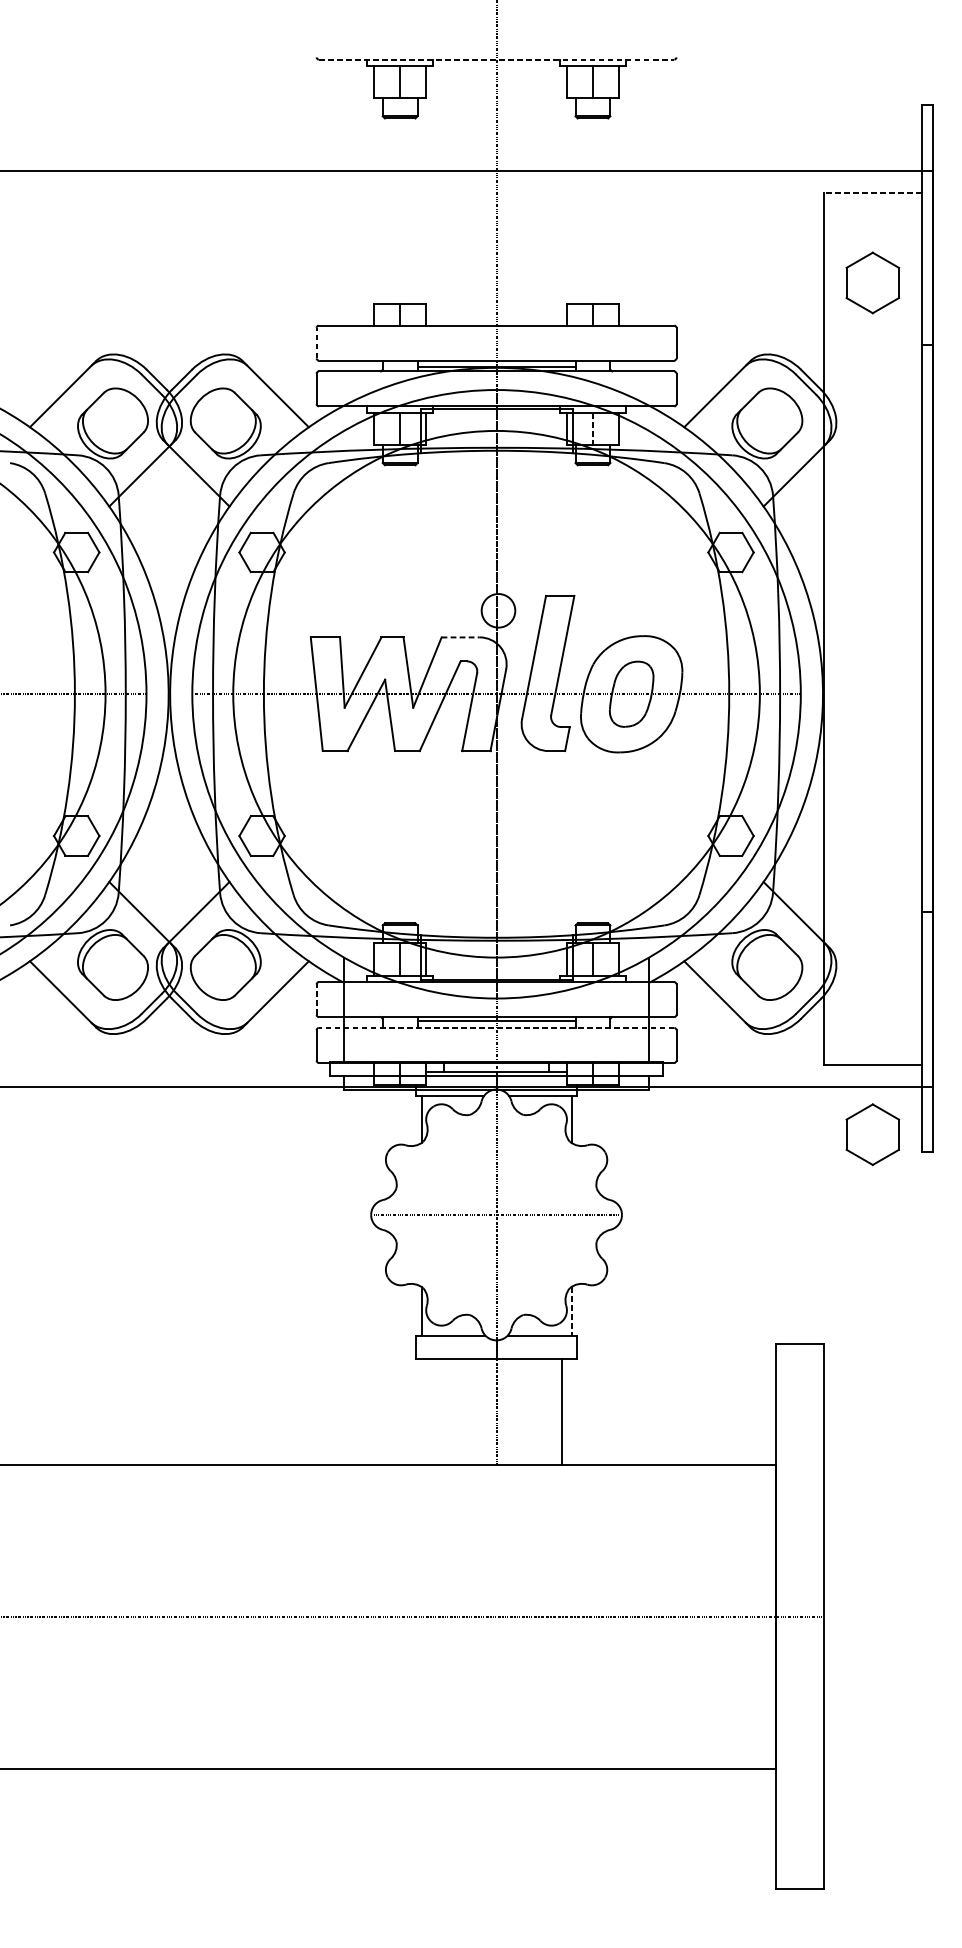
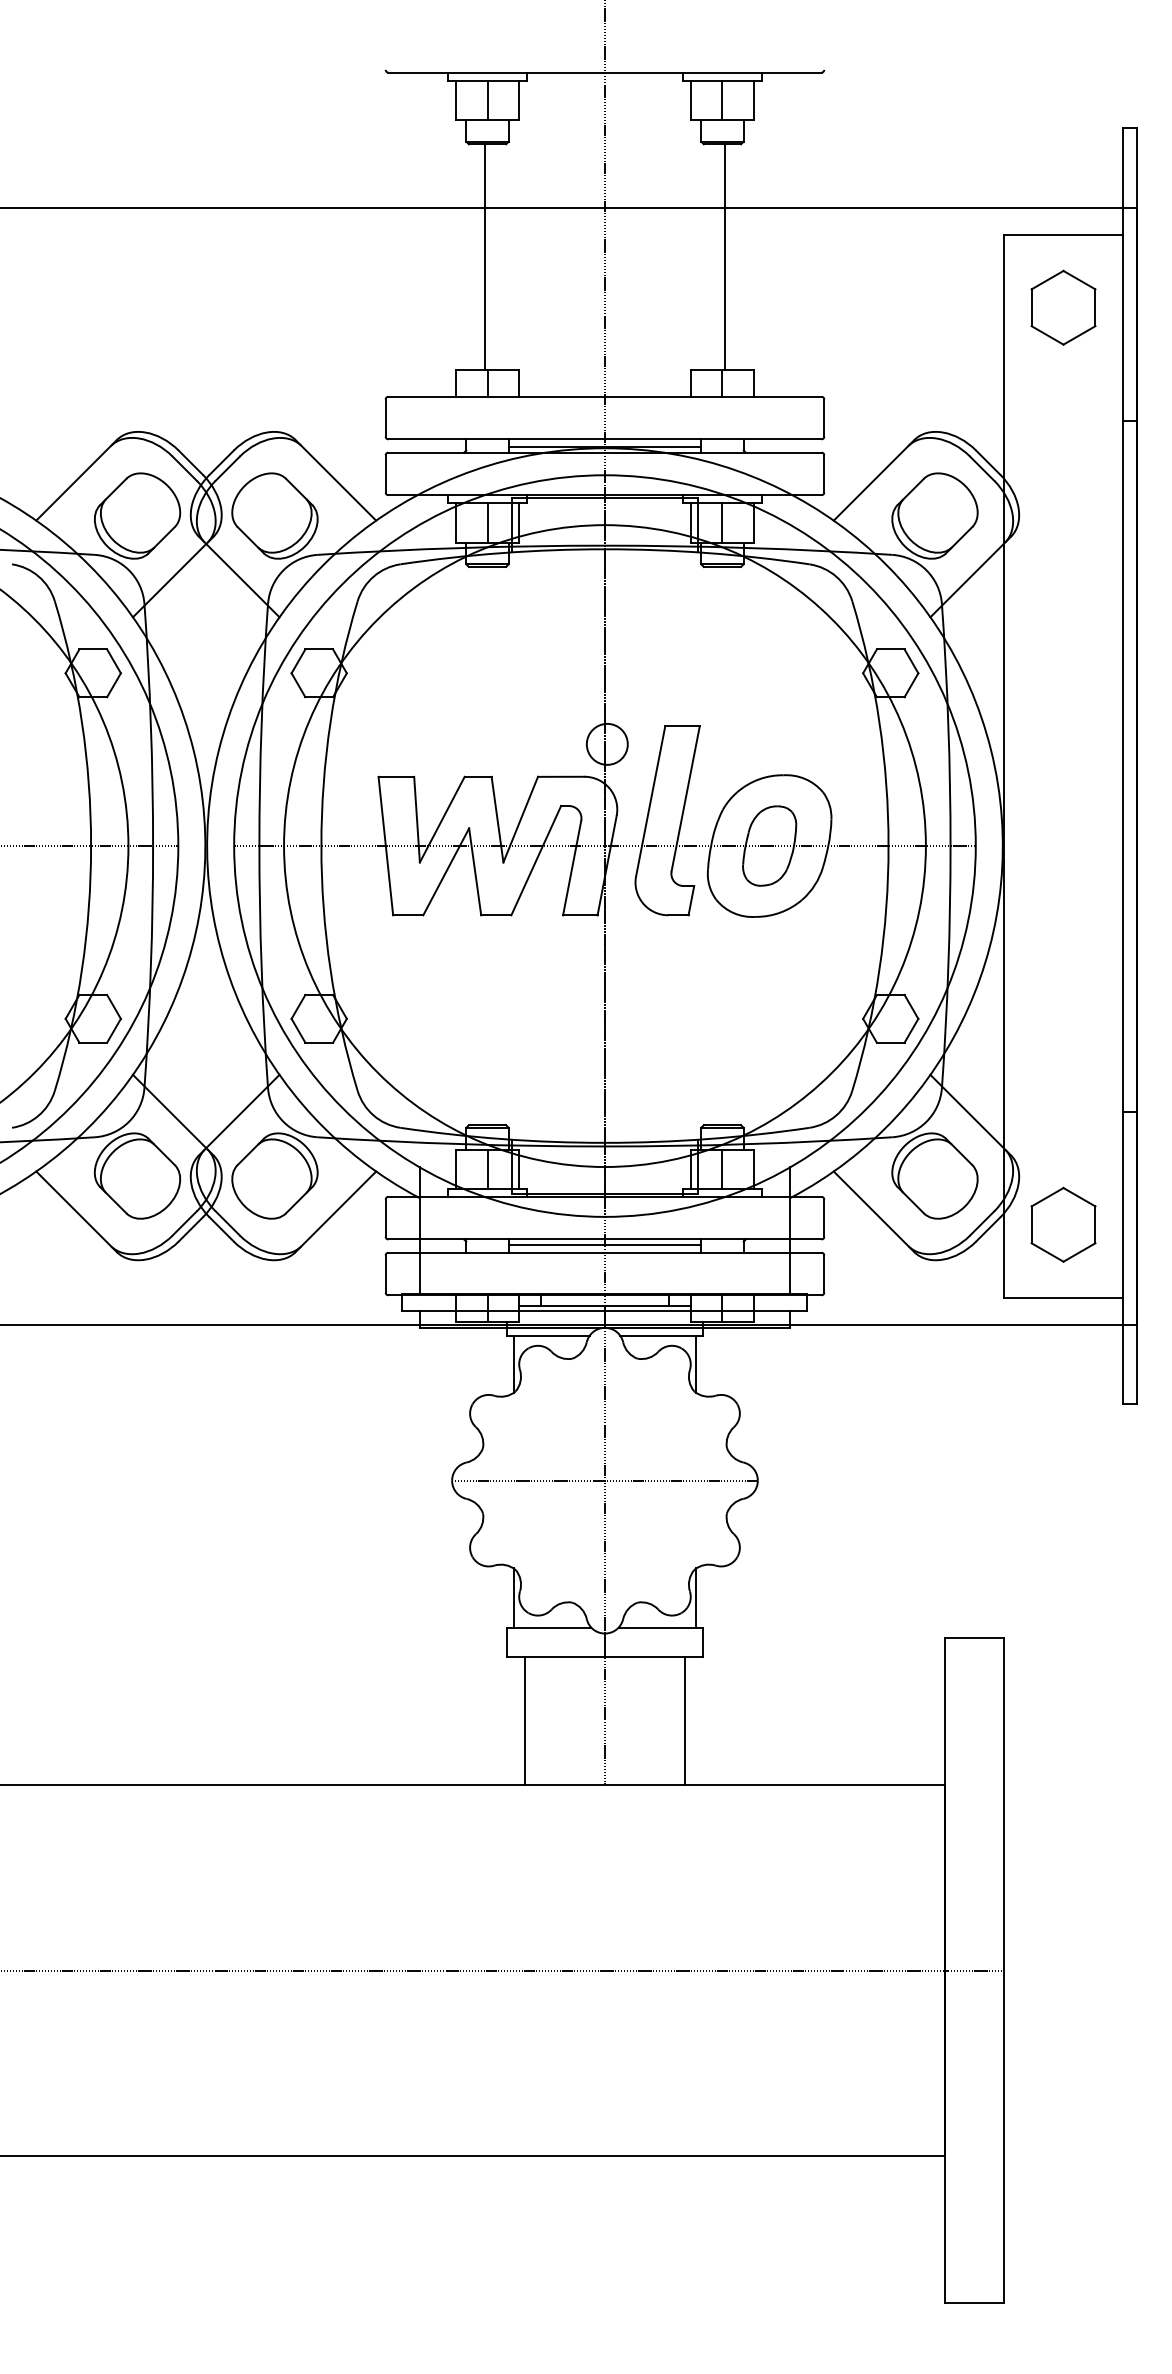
line: (496, 59) -> (604, 72), dashed -> solid
line: (872, 192) -> (1063, 234), dashed -> solid
line: (397, 211) -> (484, 257), added
line: (595, 211) -> (725, 257), added
part: (872, 282) -> (1063, 307), moved
line: (316, 343) -> (385, 418), dashed -> solid
line: (592, 428) -> (722, 522), dashed -> solid
line: (460, 637) -> (561, 776), dashed -> solid
line: (316, 999) -> (385, 1218), dashed -> solid
line: (496, 1027) -> (604, 1252), dashed -> solid
part: (872, 1134) -> (1063, 1224), moved
line: (571, 1310) -> (696, 1597), dashed -> solid
line: (430, 1411) -> (524, 1720), added

